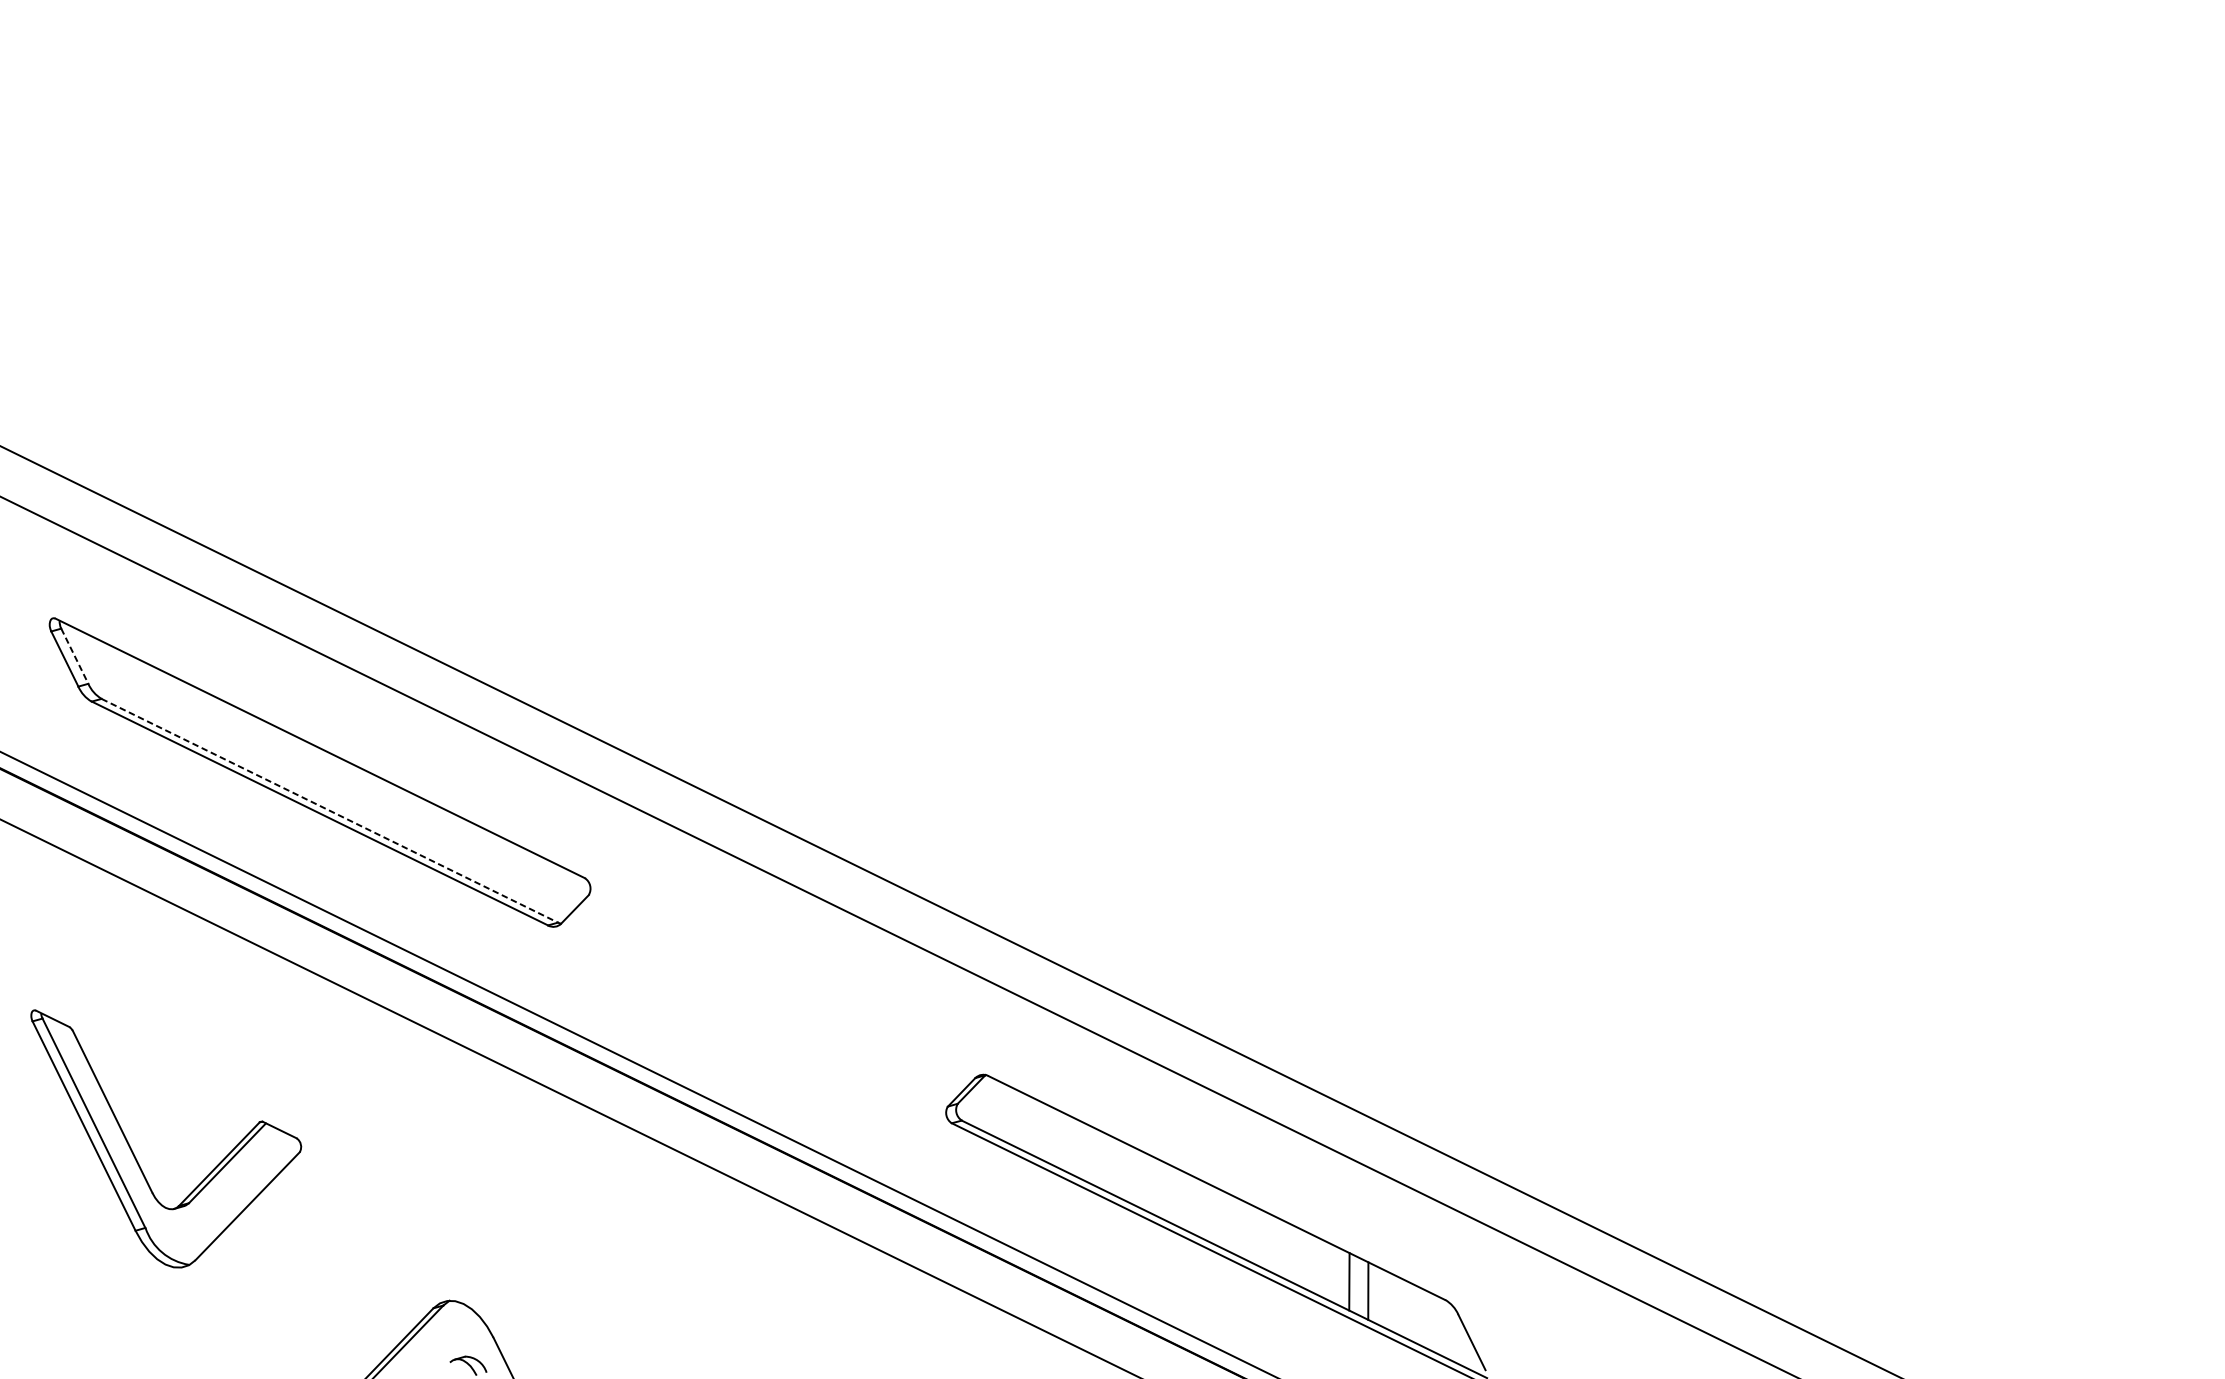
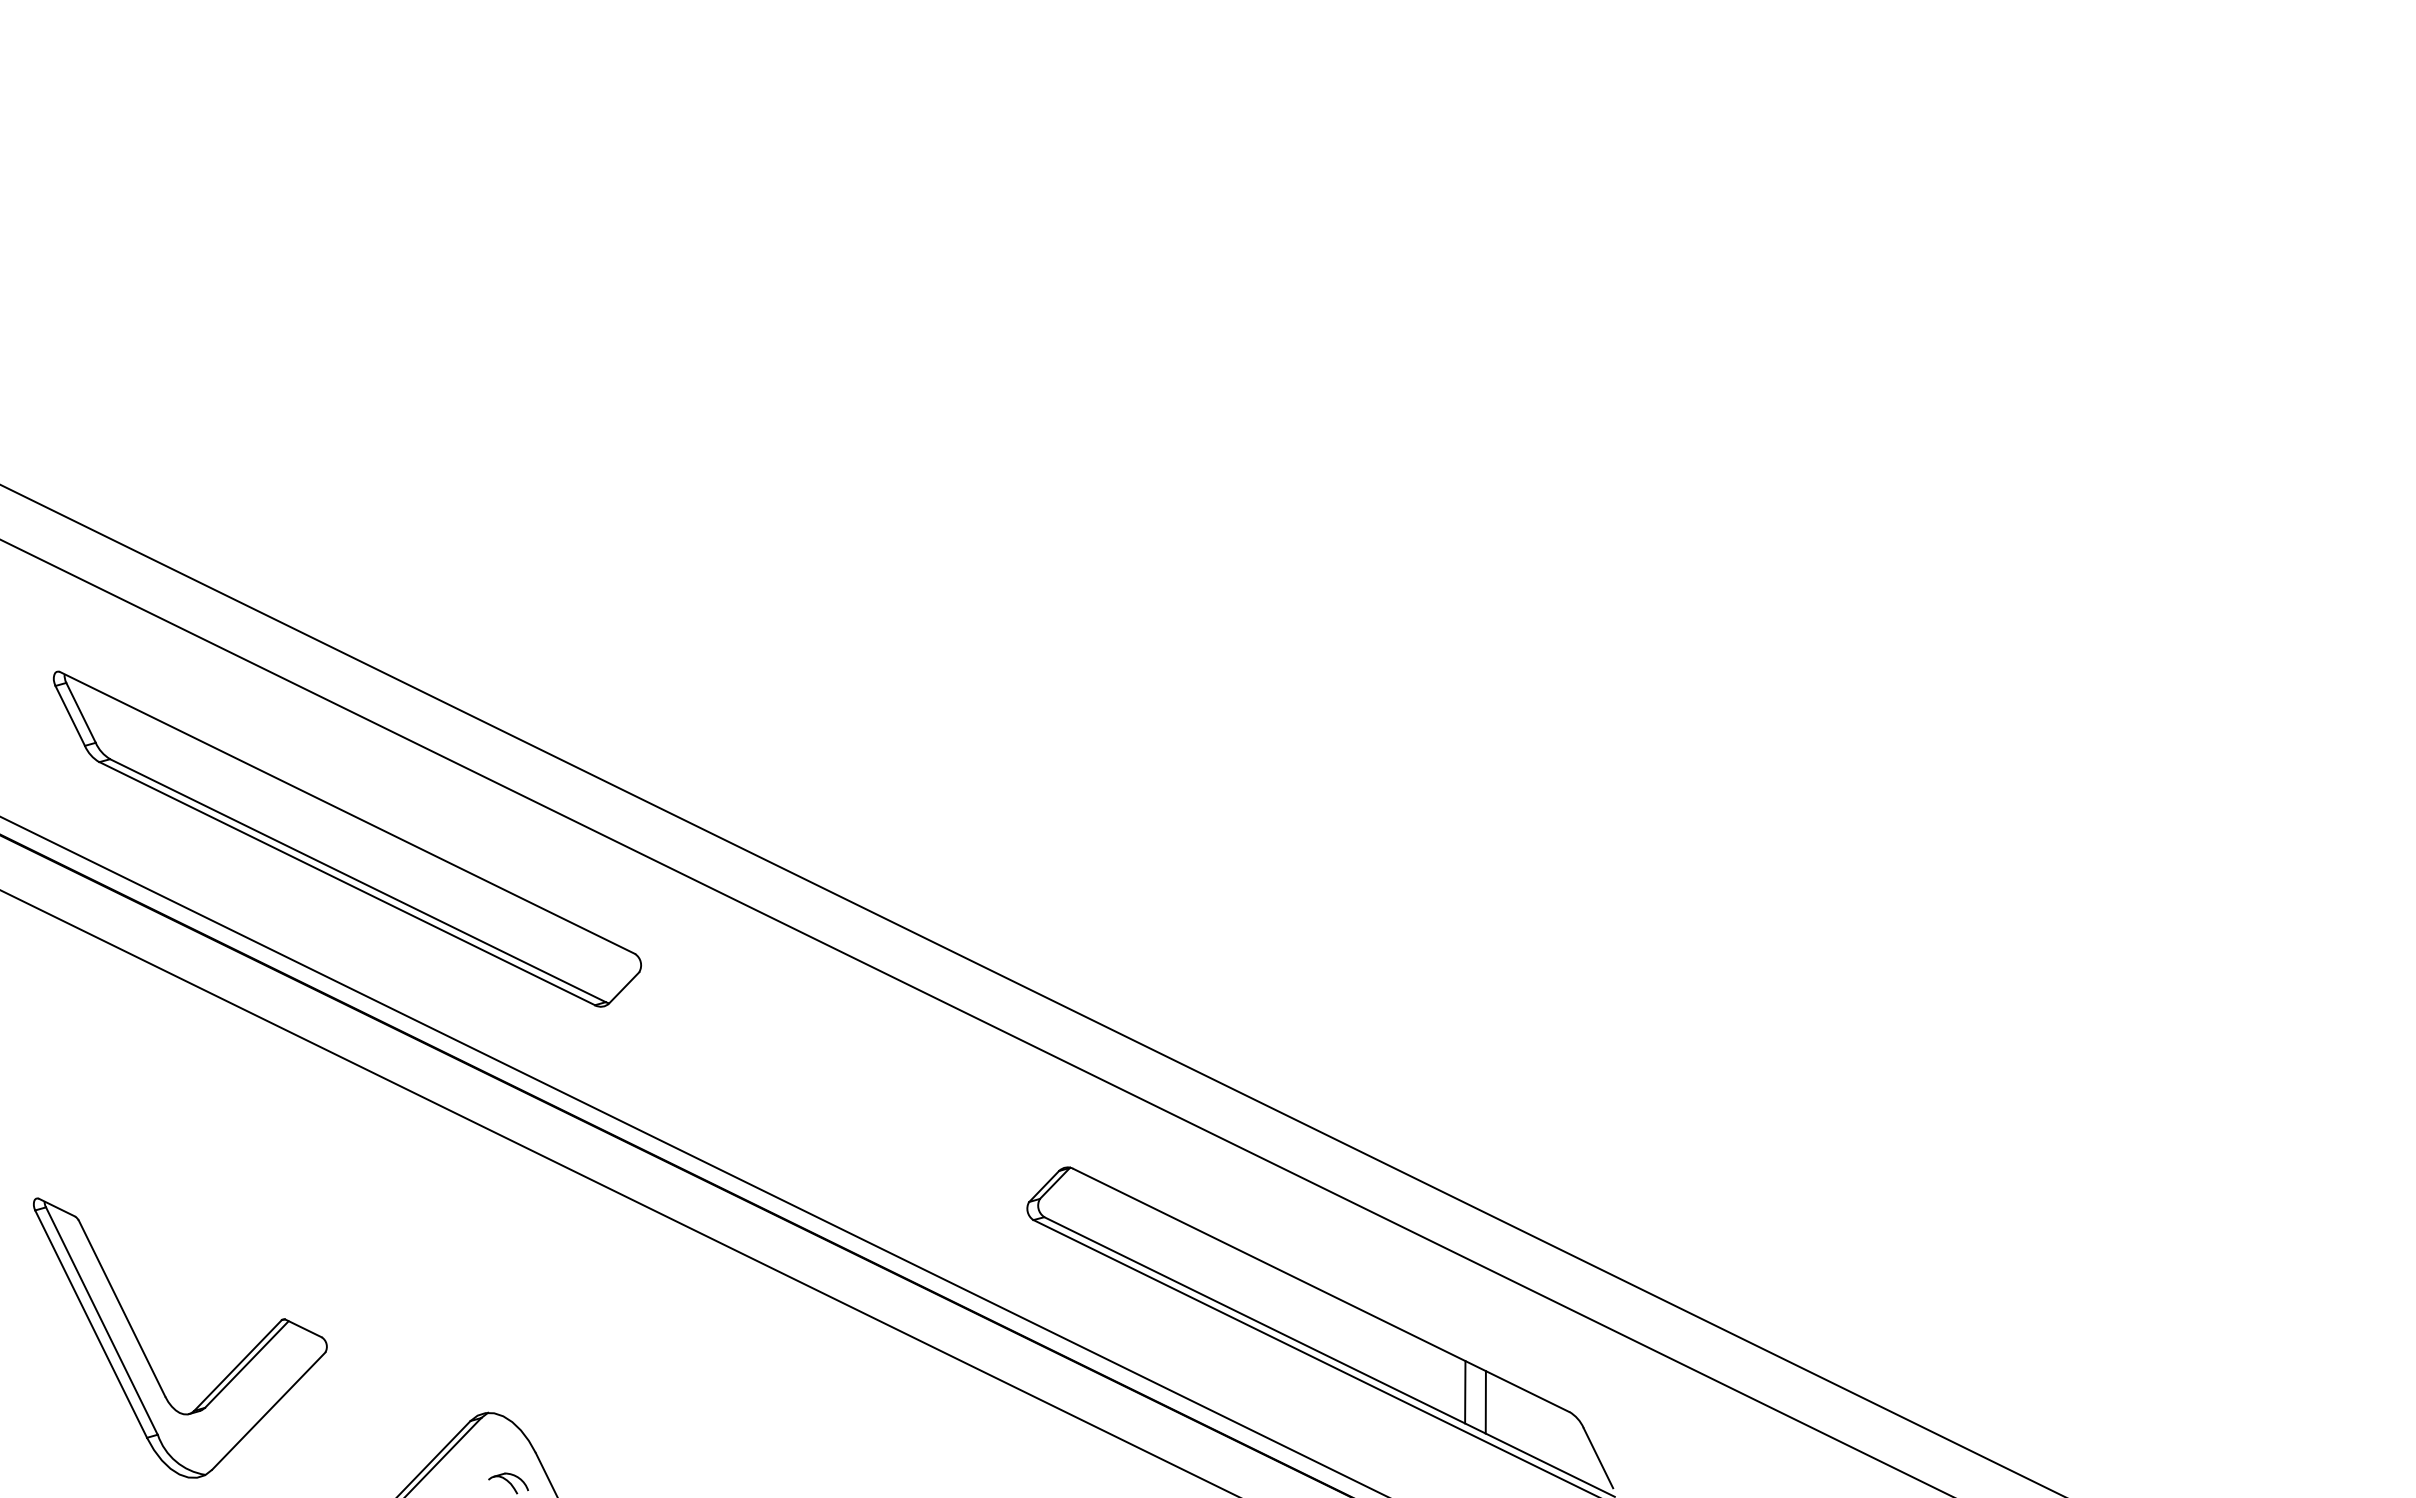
line: (75, 656) -> (81, 713), dashed -> solid
line: (330, 810) -> (358, 880), dashed -> solid
part: (135, 1154) -> (146, 1355), moved

